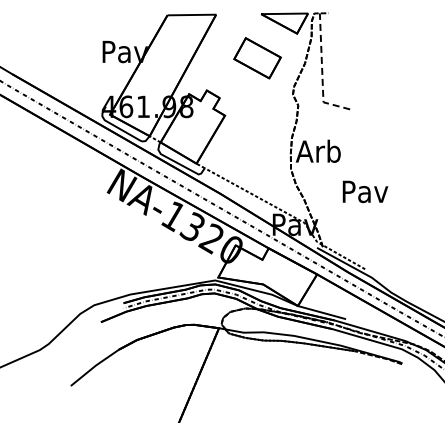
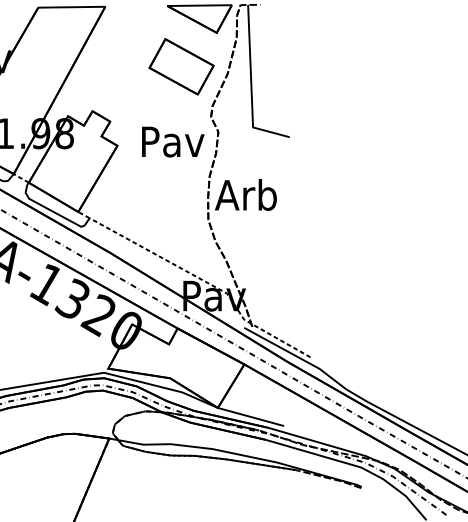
part: (257, 58) -> (181, 67), moved
line: (322, 71) -> (251, 85), dashed -> solid
text: (365, 191) -> (173, 141), moved

